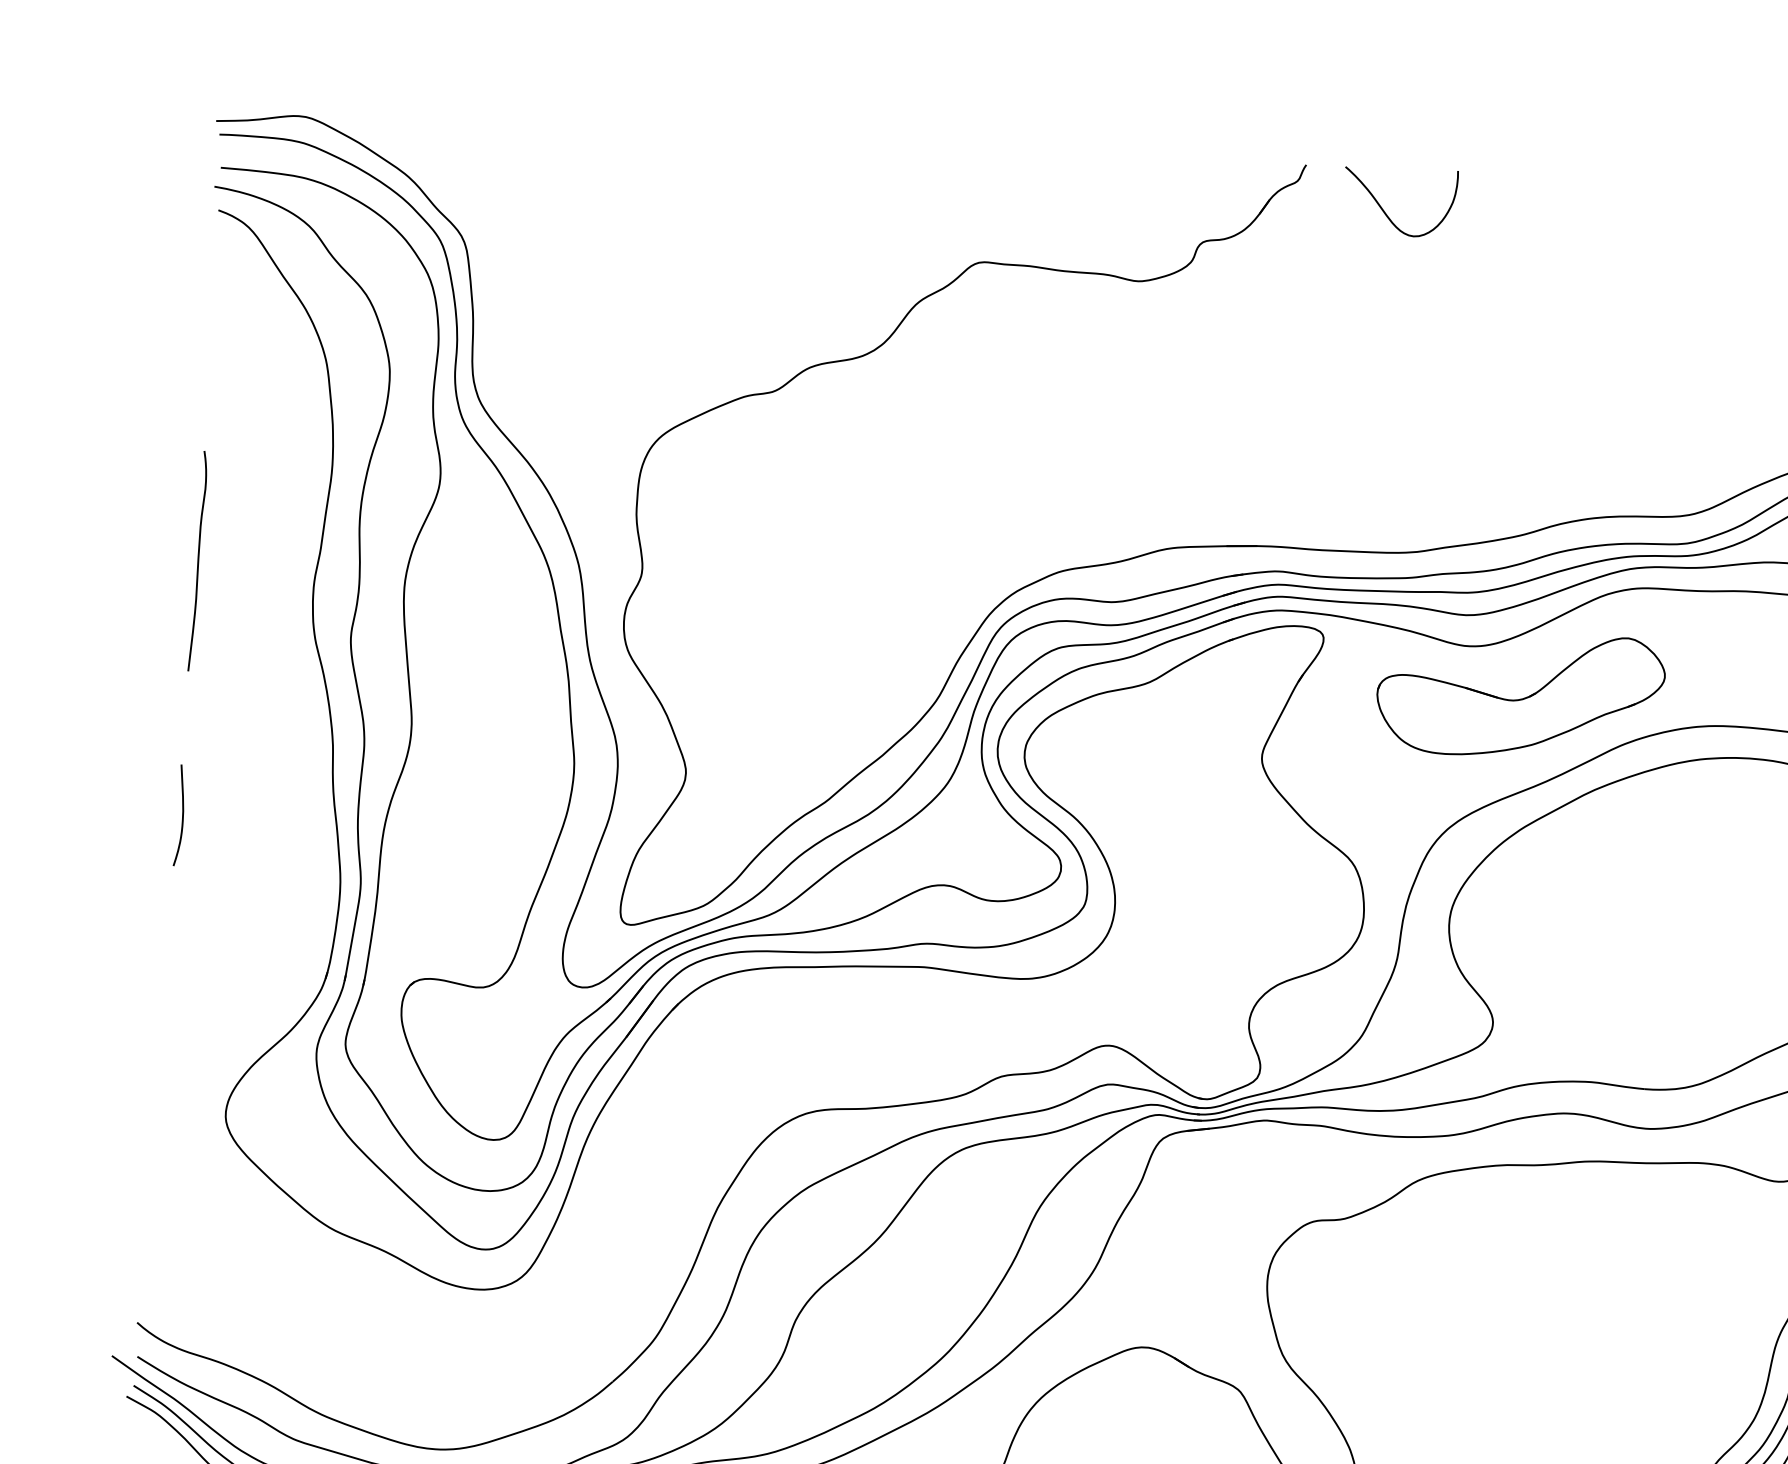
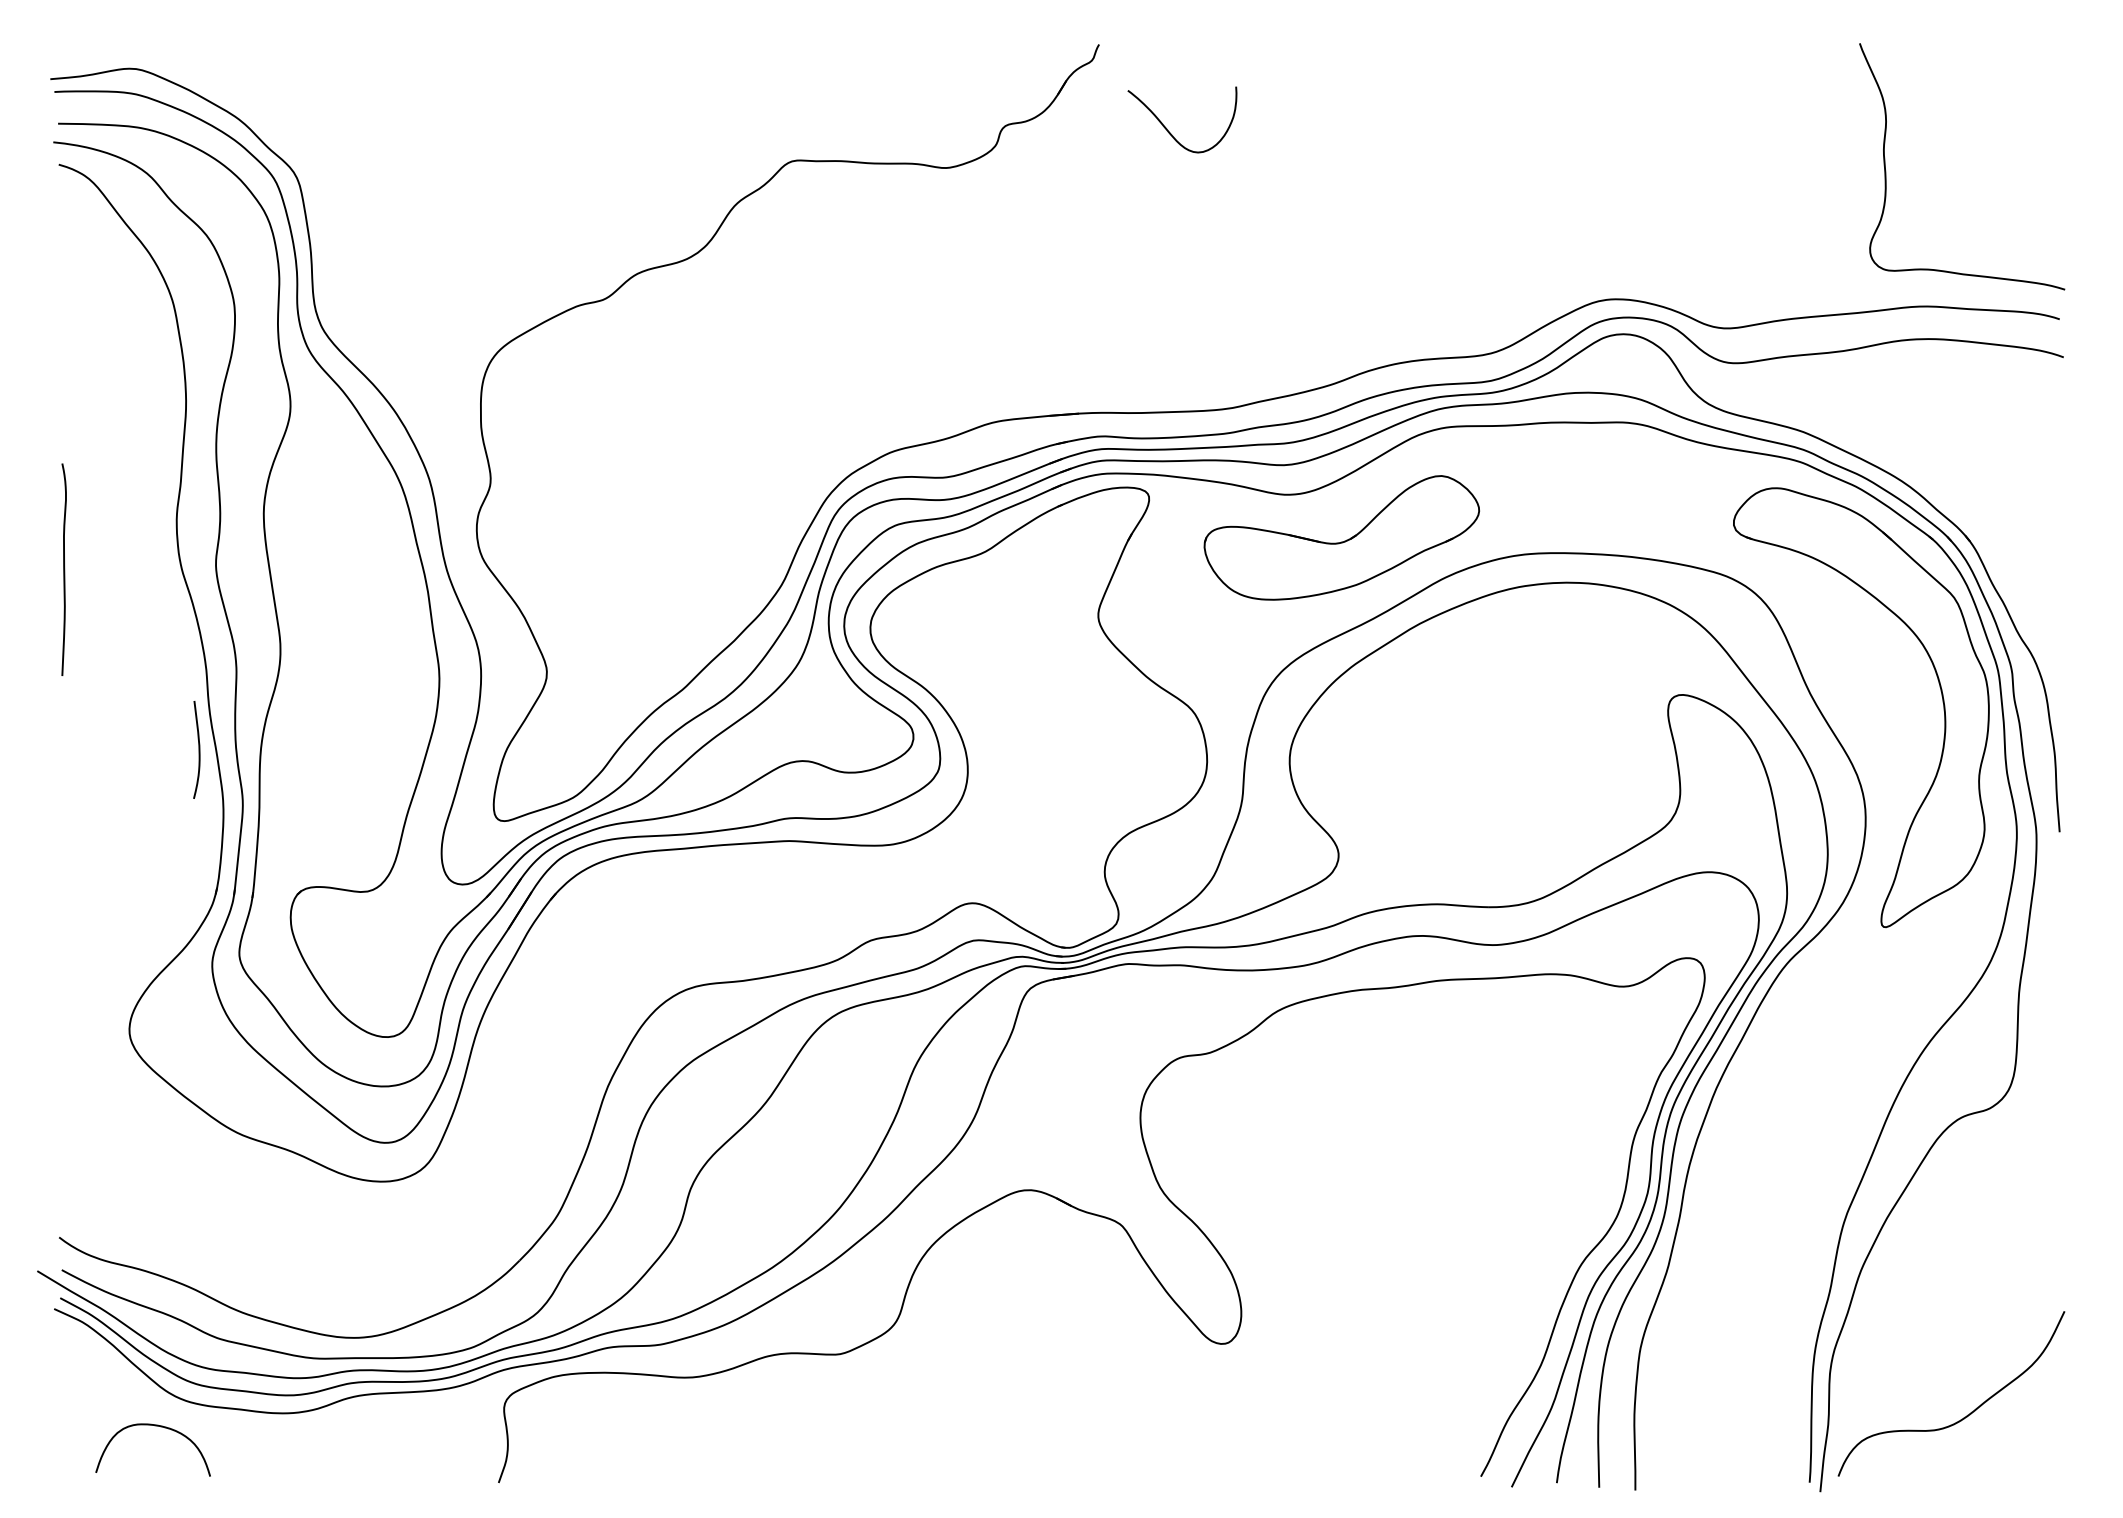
curve: (1383, 209) -> (1167, 128), moved
curve: (197, 560) -> (63, 569), moved
curve: (182, 815) -> (198, 749), moved

